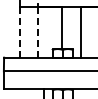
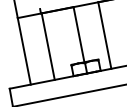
line: (20, 31) -> (24, 49), dashed -> solid
line: (38, 31) -> (48, 45), dashed -> solid

